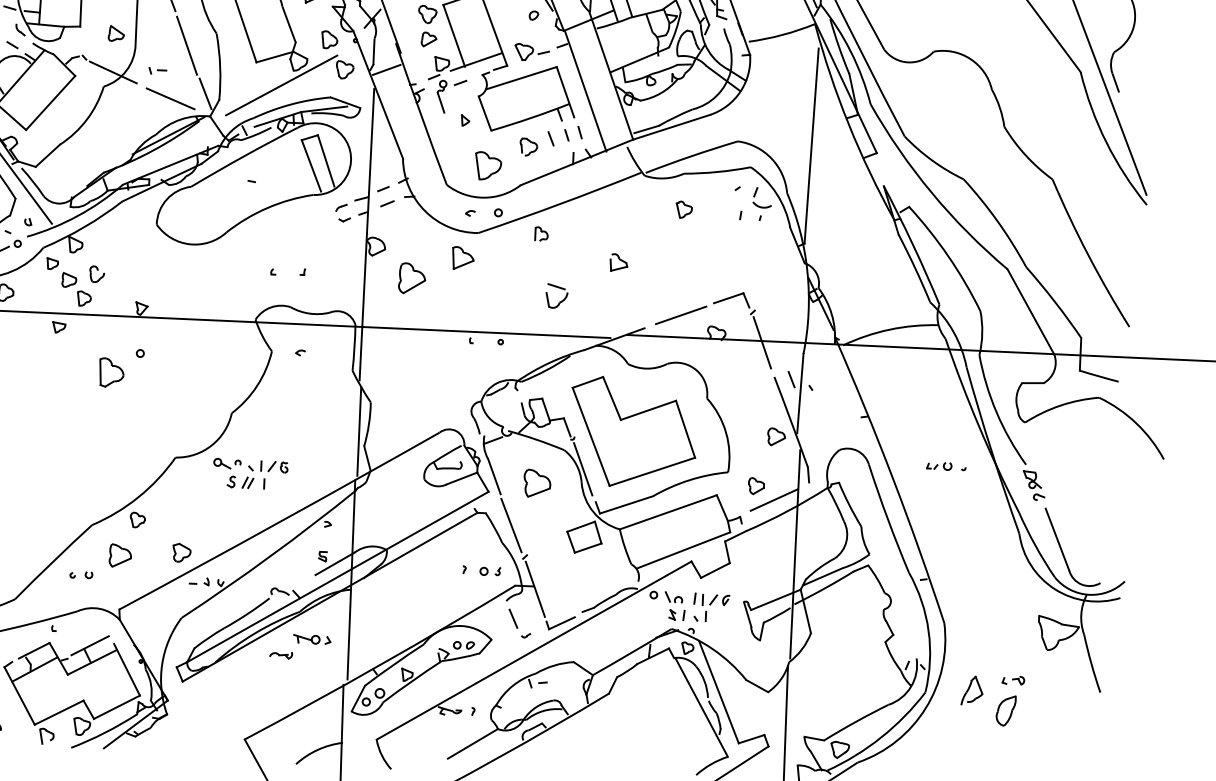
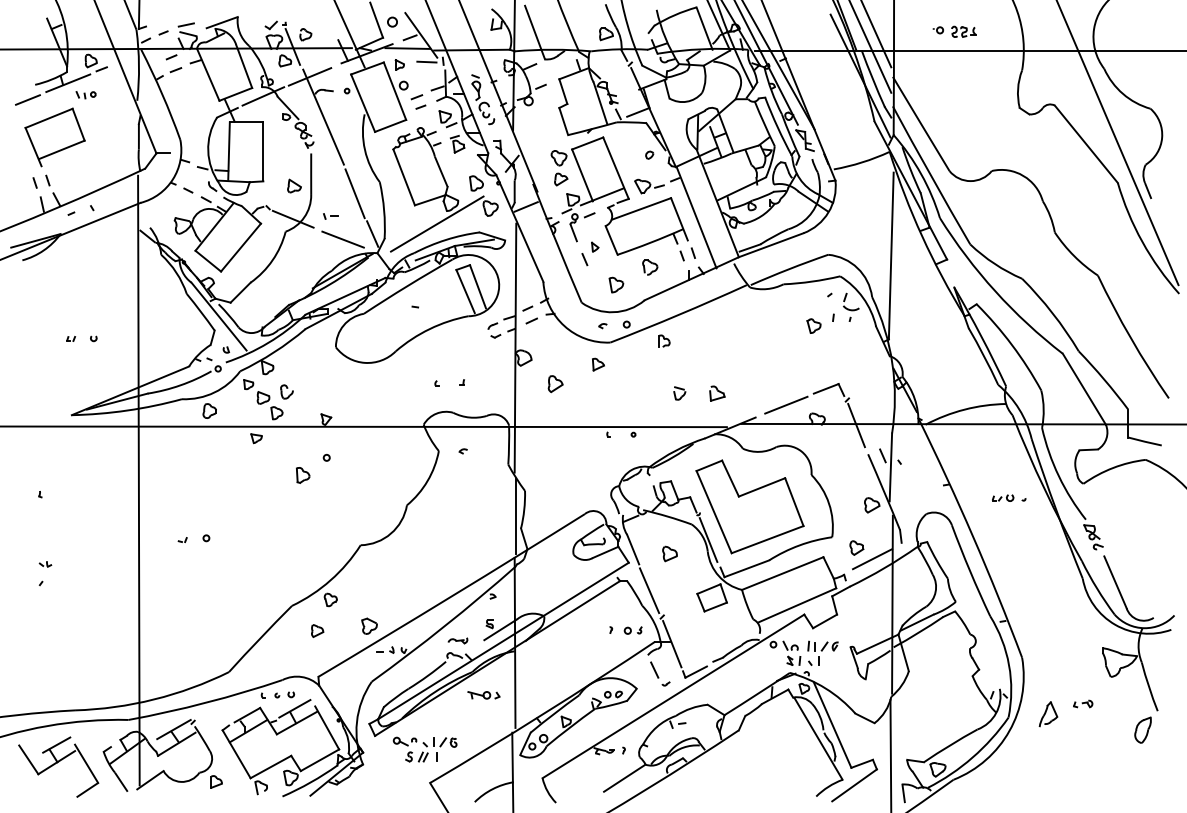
line: (550, 138) -> (584, 259), moved
part: (488, 165) -> (616, 284), size x0.62
part: (683, 209) -> (813, 325), moved
part: (463, 258) -> (598, 364), size x0.62
part: (619, 262) -> (717, 393), moved
part: (411, 279) -> (555, 384), size x0.62
part: (556, 296) -> (679, 393), size x0.62
part: (112, 373) -> (303, 475), size x0.62
part: (946, 465) -> (1009, 497), moved
part: (249, 474) -> (424, 749), moved
part: (536, 483) -> (669, 553), size x0.62
part: (120, 555) -> (317, 630), size x0.62
part: (81, 574) -> (284, 694), moved
part: (280, 654) -> (457, 640), moved
part: (1005, 709) -> (1142, 729), moved

